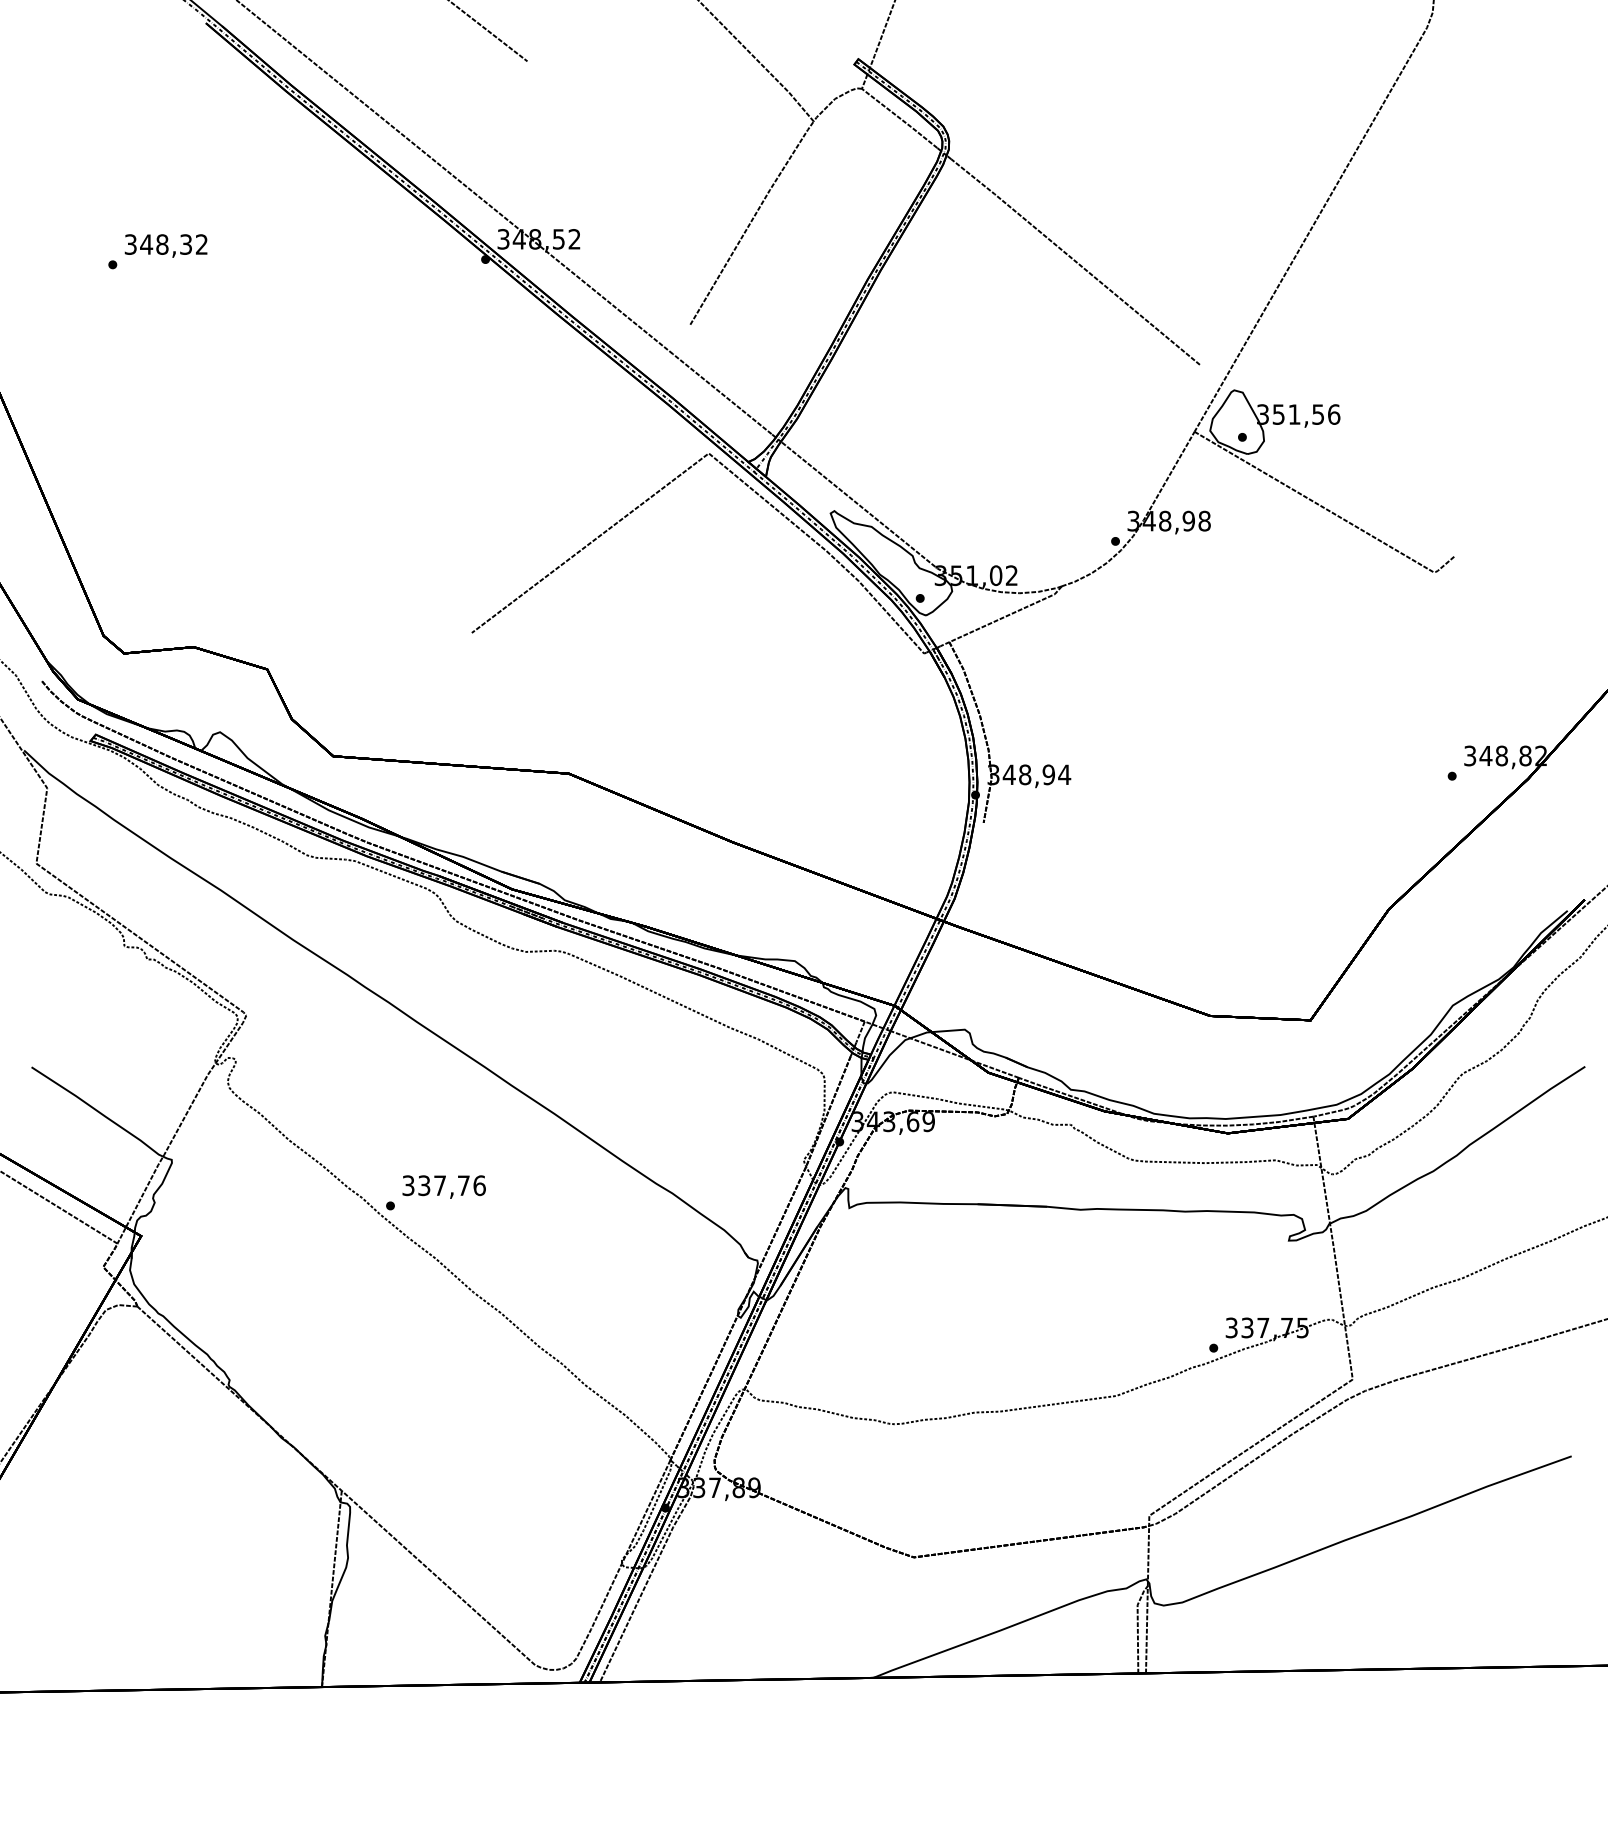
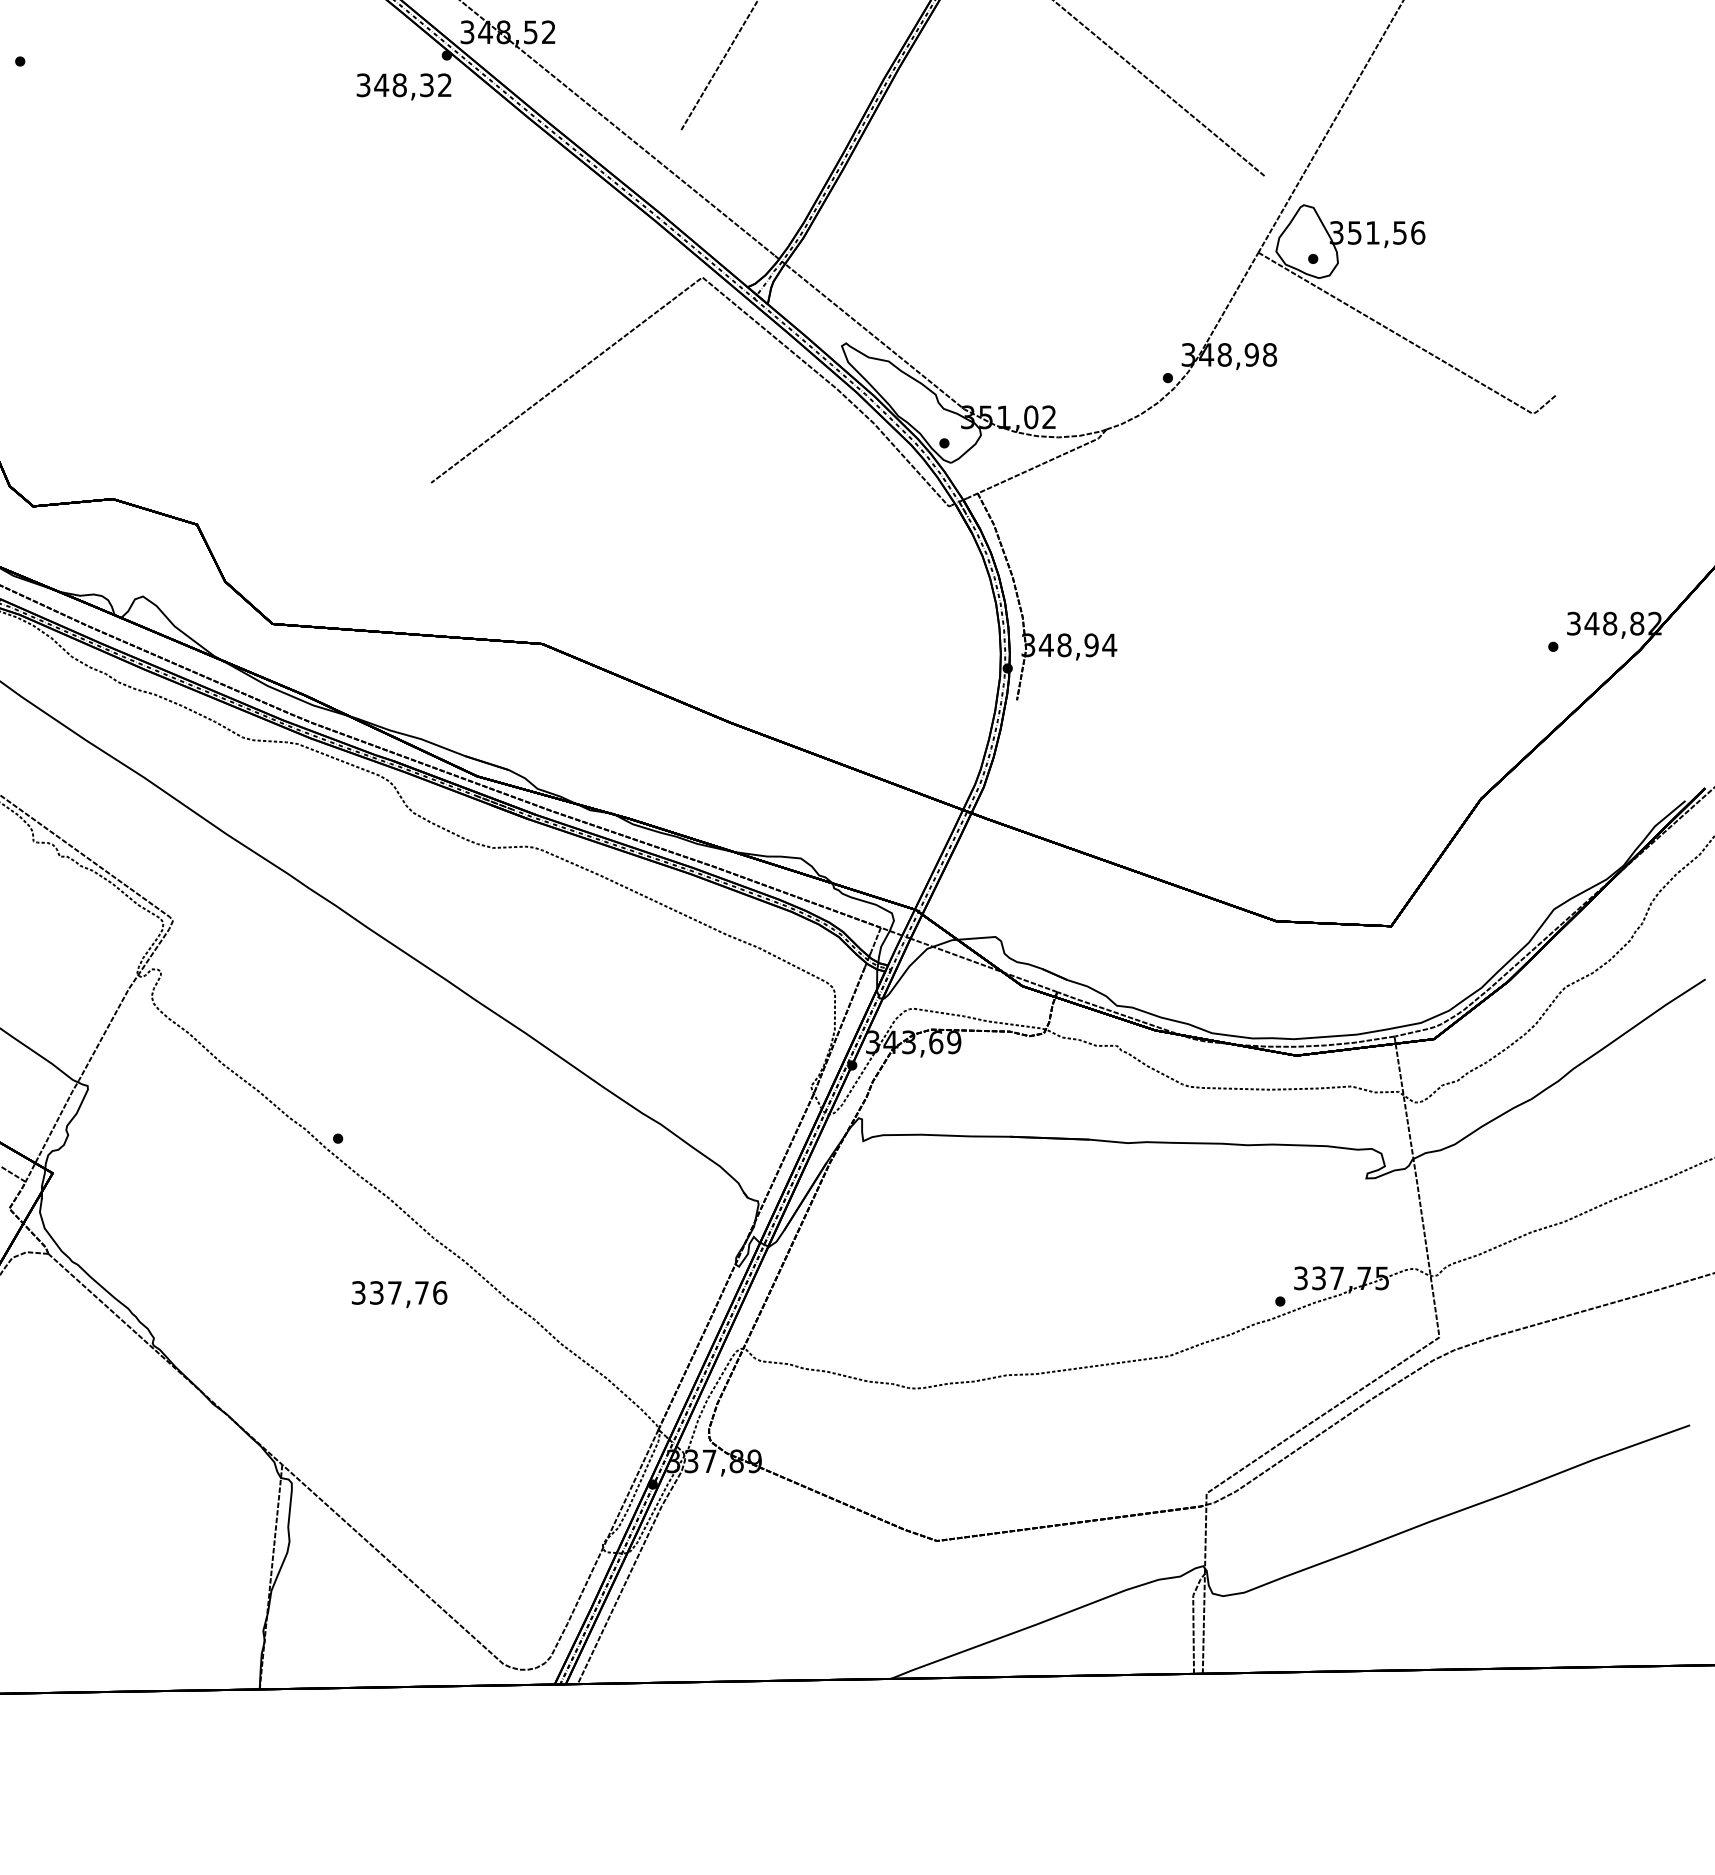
text: (165, 245) -> (403, 86), moved
text: (443, 1186) -> (398, 1293), moved

